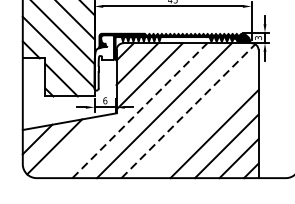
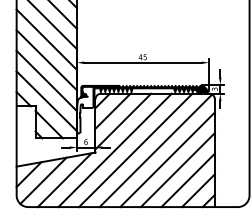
line: (140, 110) -> (115, 150), dashed -> solid
line: (187, 110) -> (155, 150), dashed -> solid
line: (202, 121) -> (167, 159), added
line: (79, 146) -> (64, 180), added

